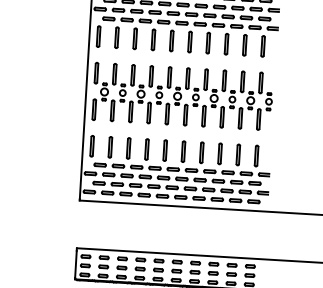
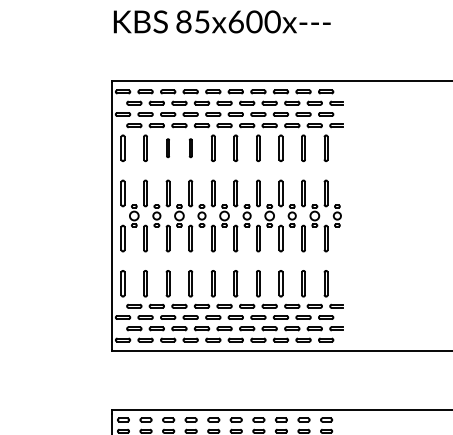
part: (134, 38) -> (167, 147), size x0.7
part: (153, 39) -> (190, 147), size x0.7

